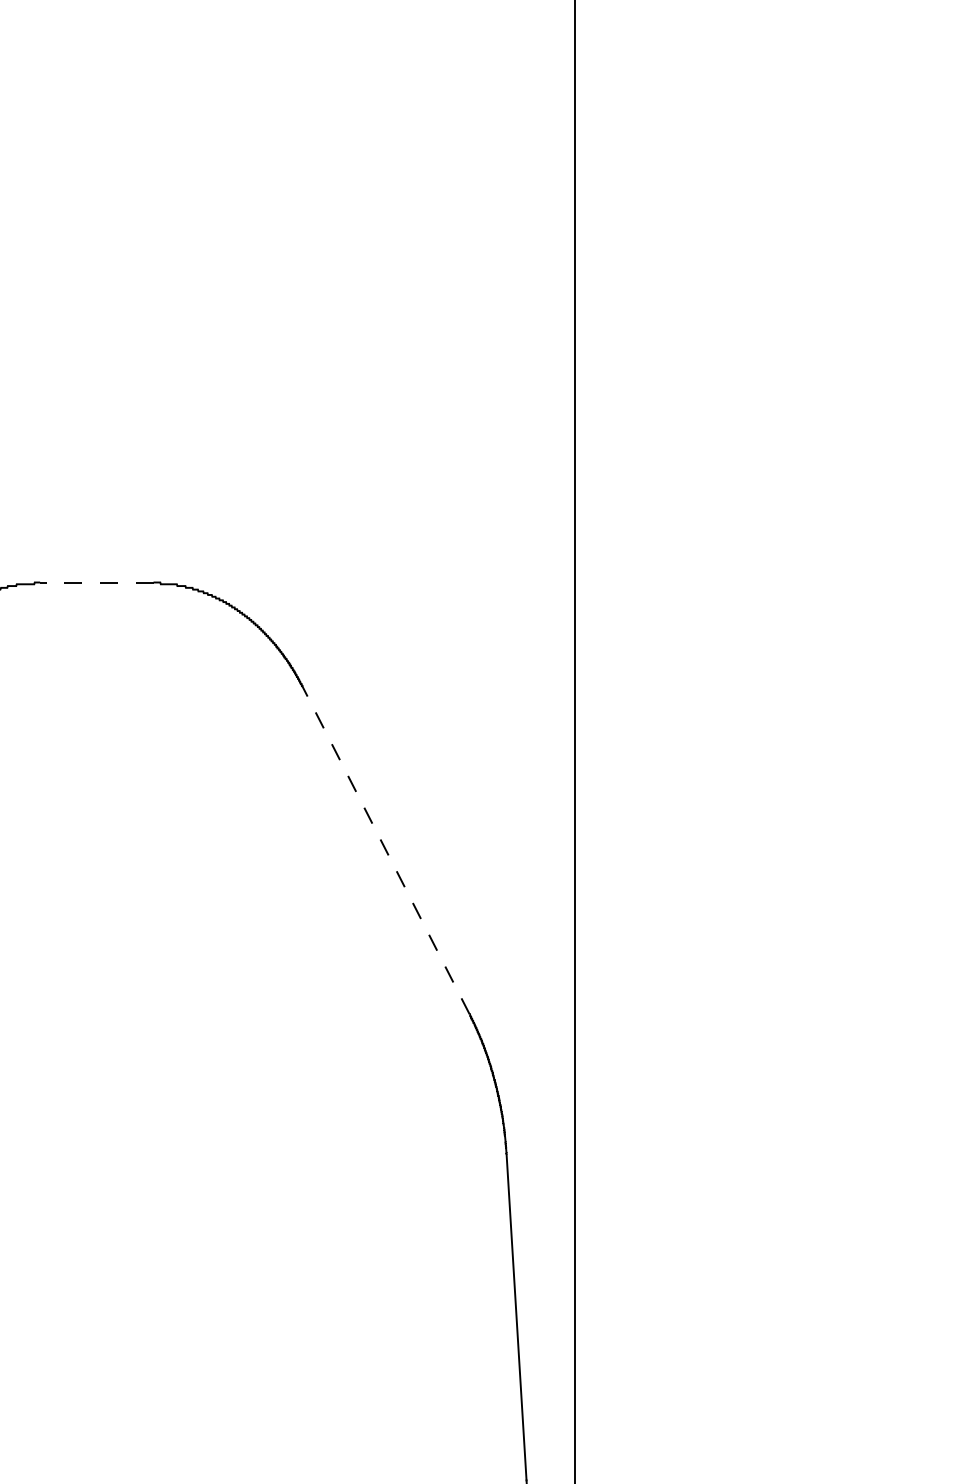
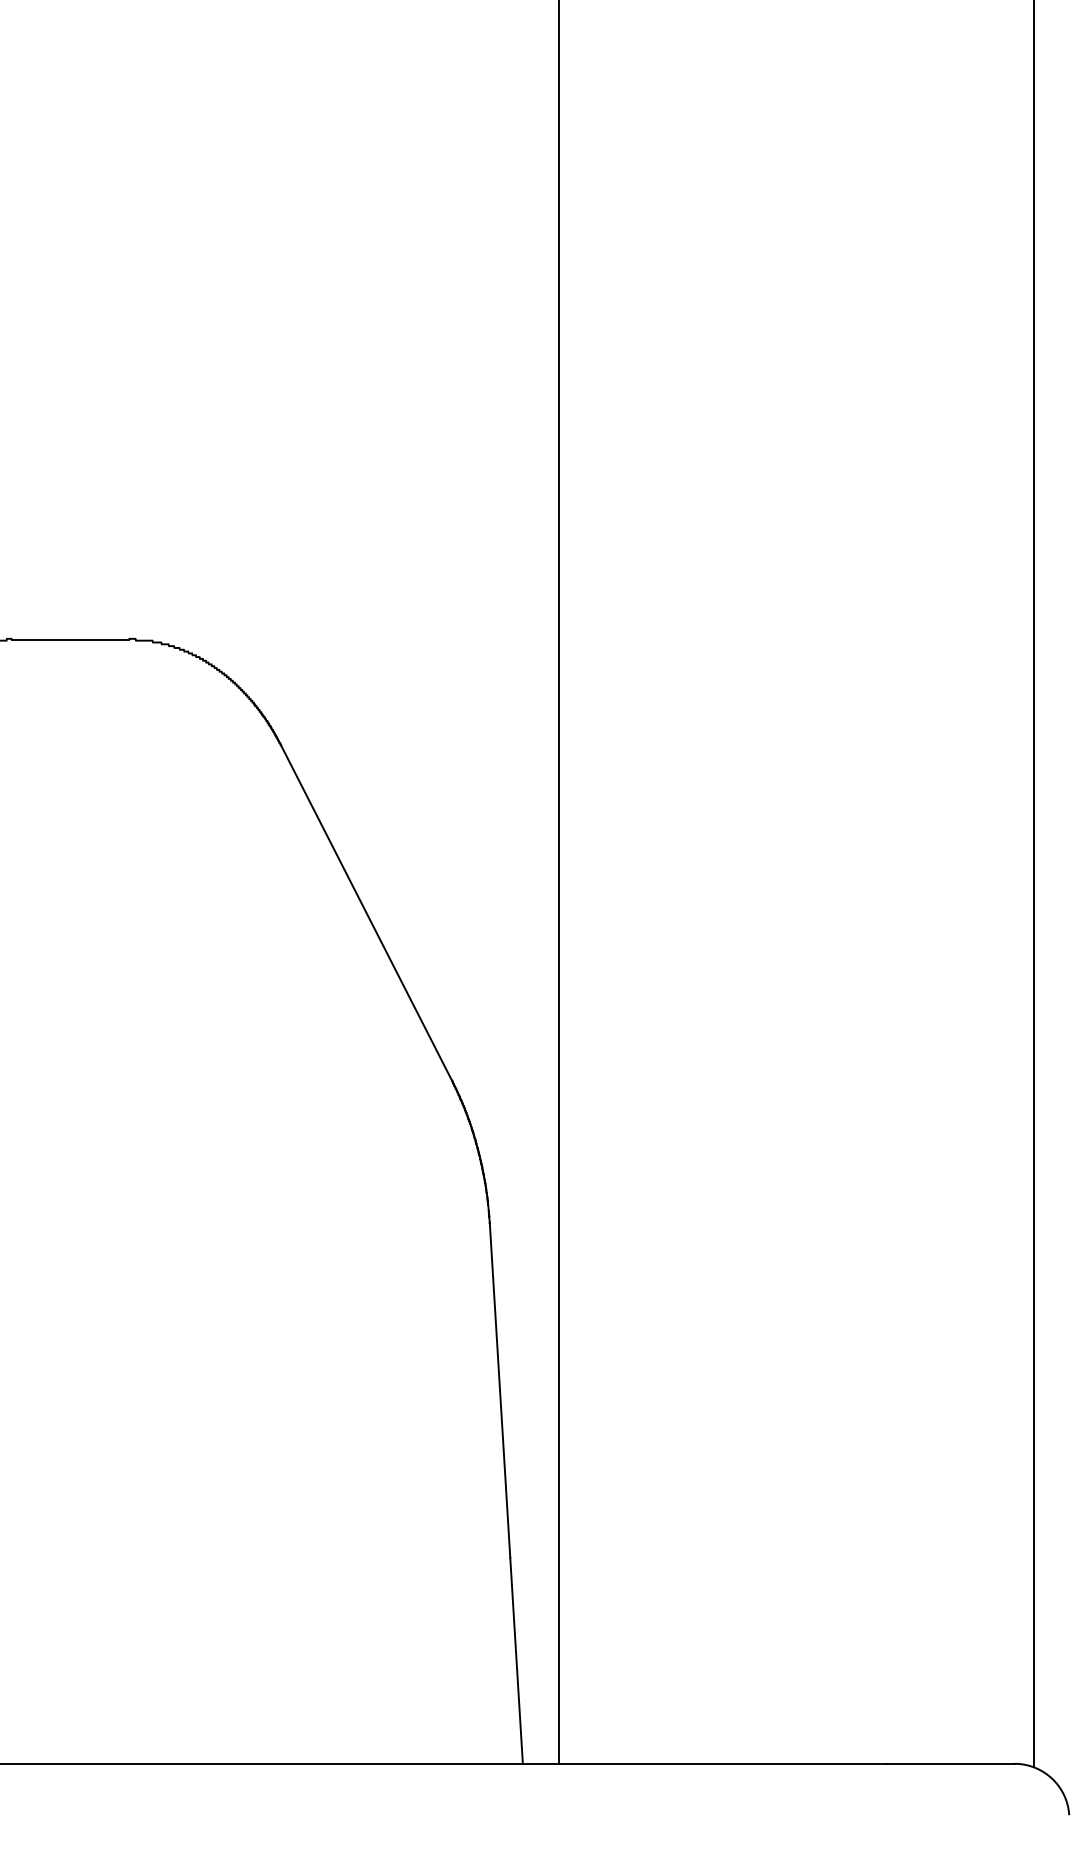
line: (96, 583) -> (70, 639), dashed -> solid
line: (386, 850) -> (366, 913), dashed -> solid

